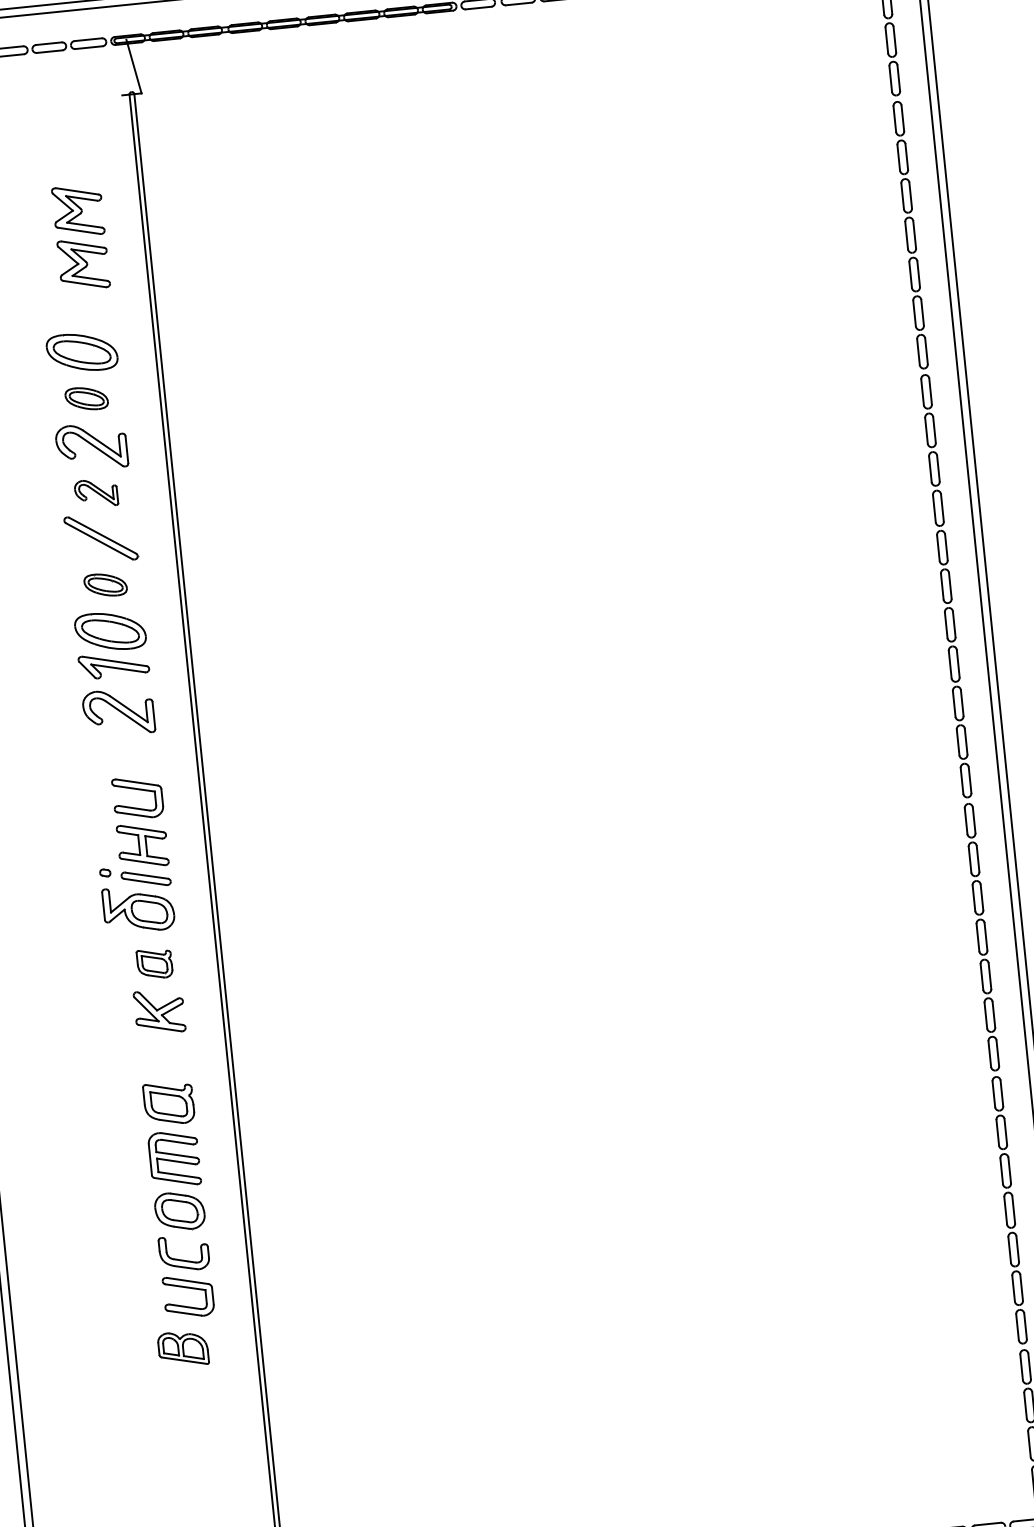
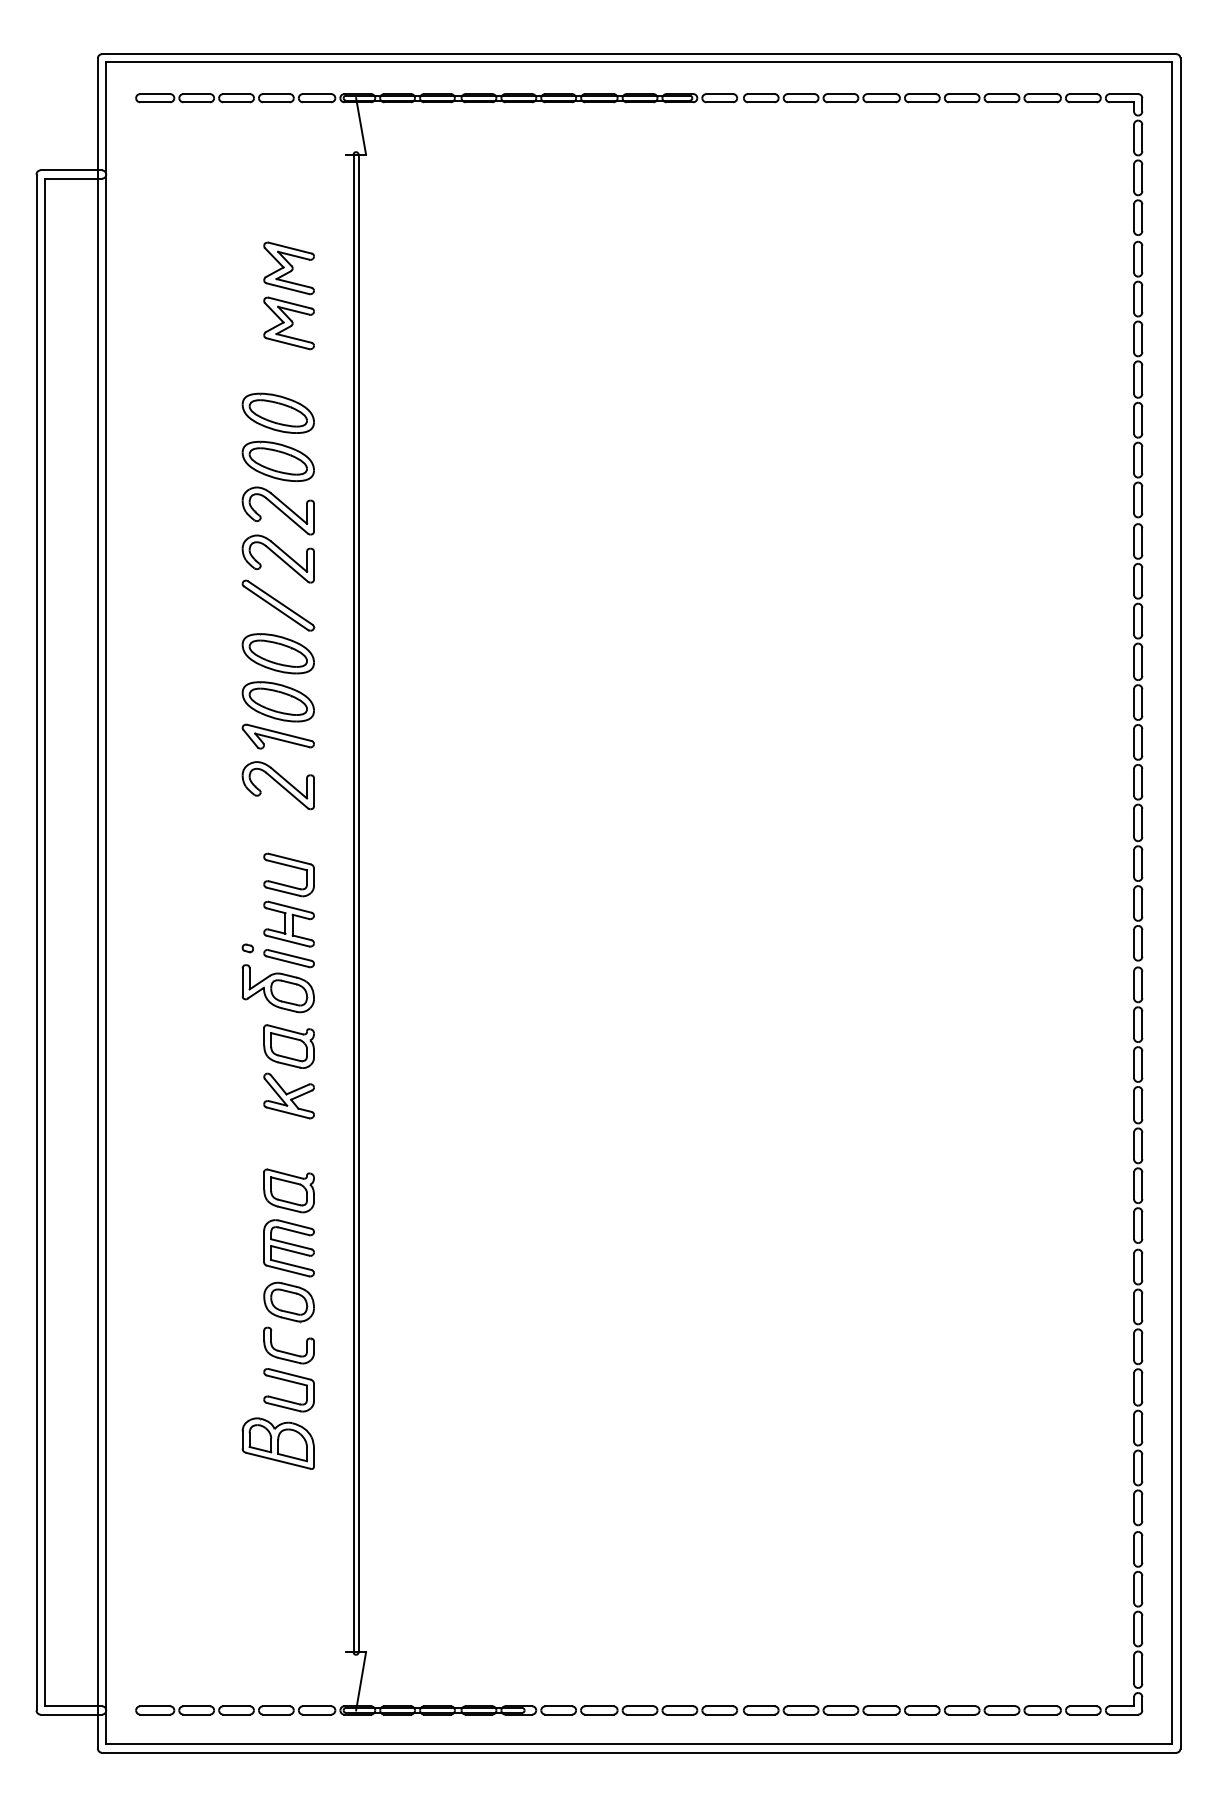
part: (85, 398) -> (277, 460), size x1.67
part: (95, 492) -> (277, 558), size x1.67
part: (104, 584) -> (277, 653), size x1.67
part: (154, 963) -> (288, 1046), size x1.43
part: (182, 1349) -> (277, 1443), size x1.43

